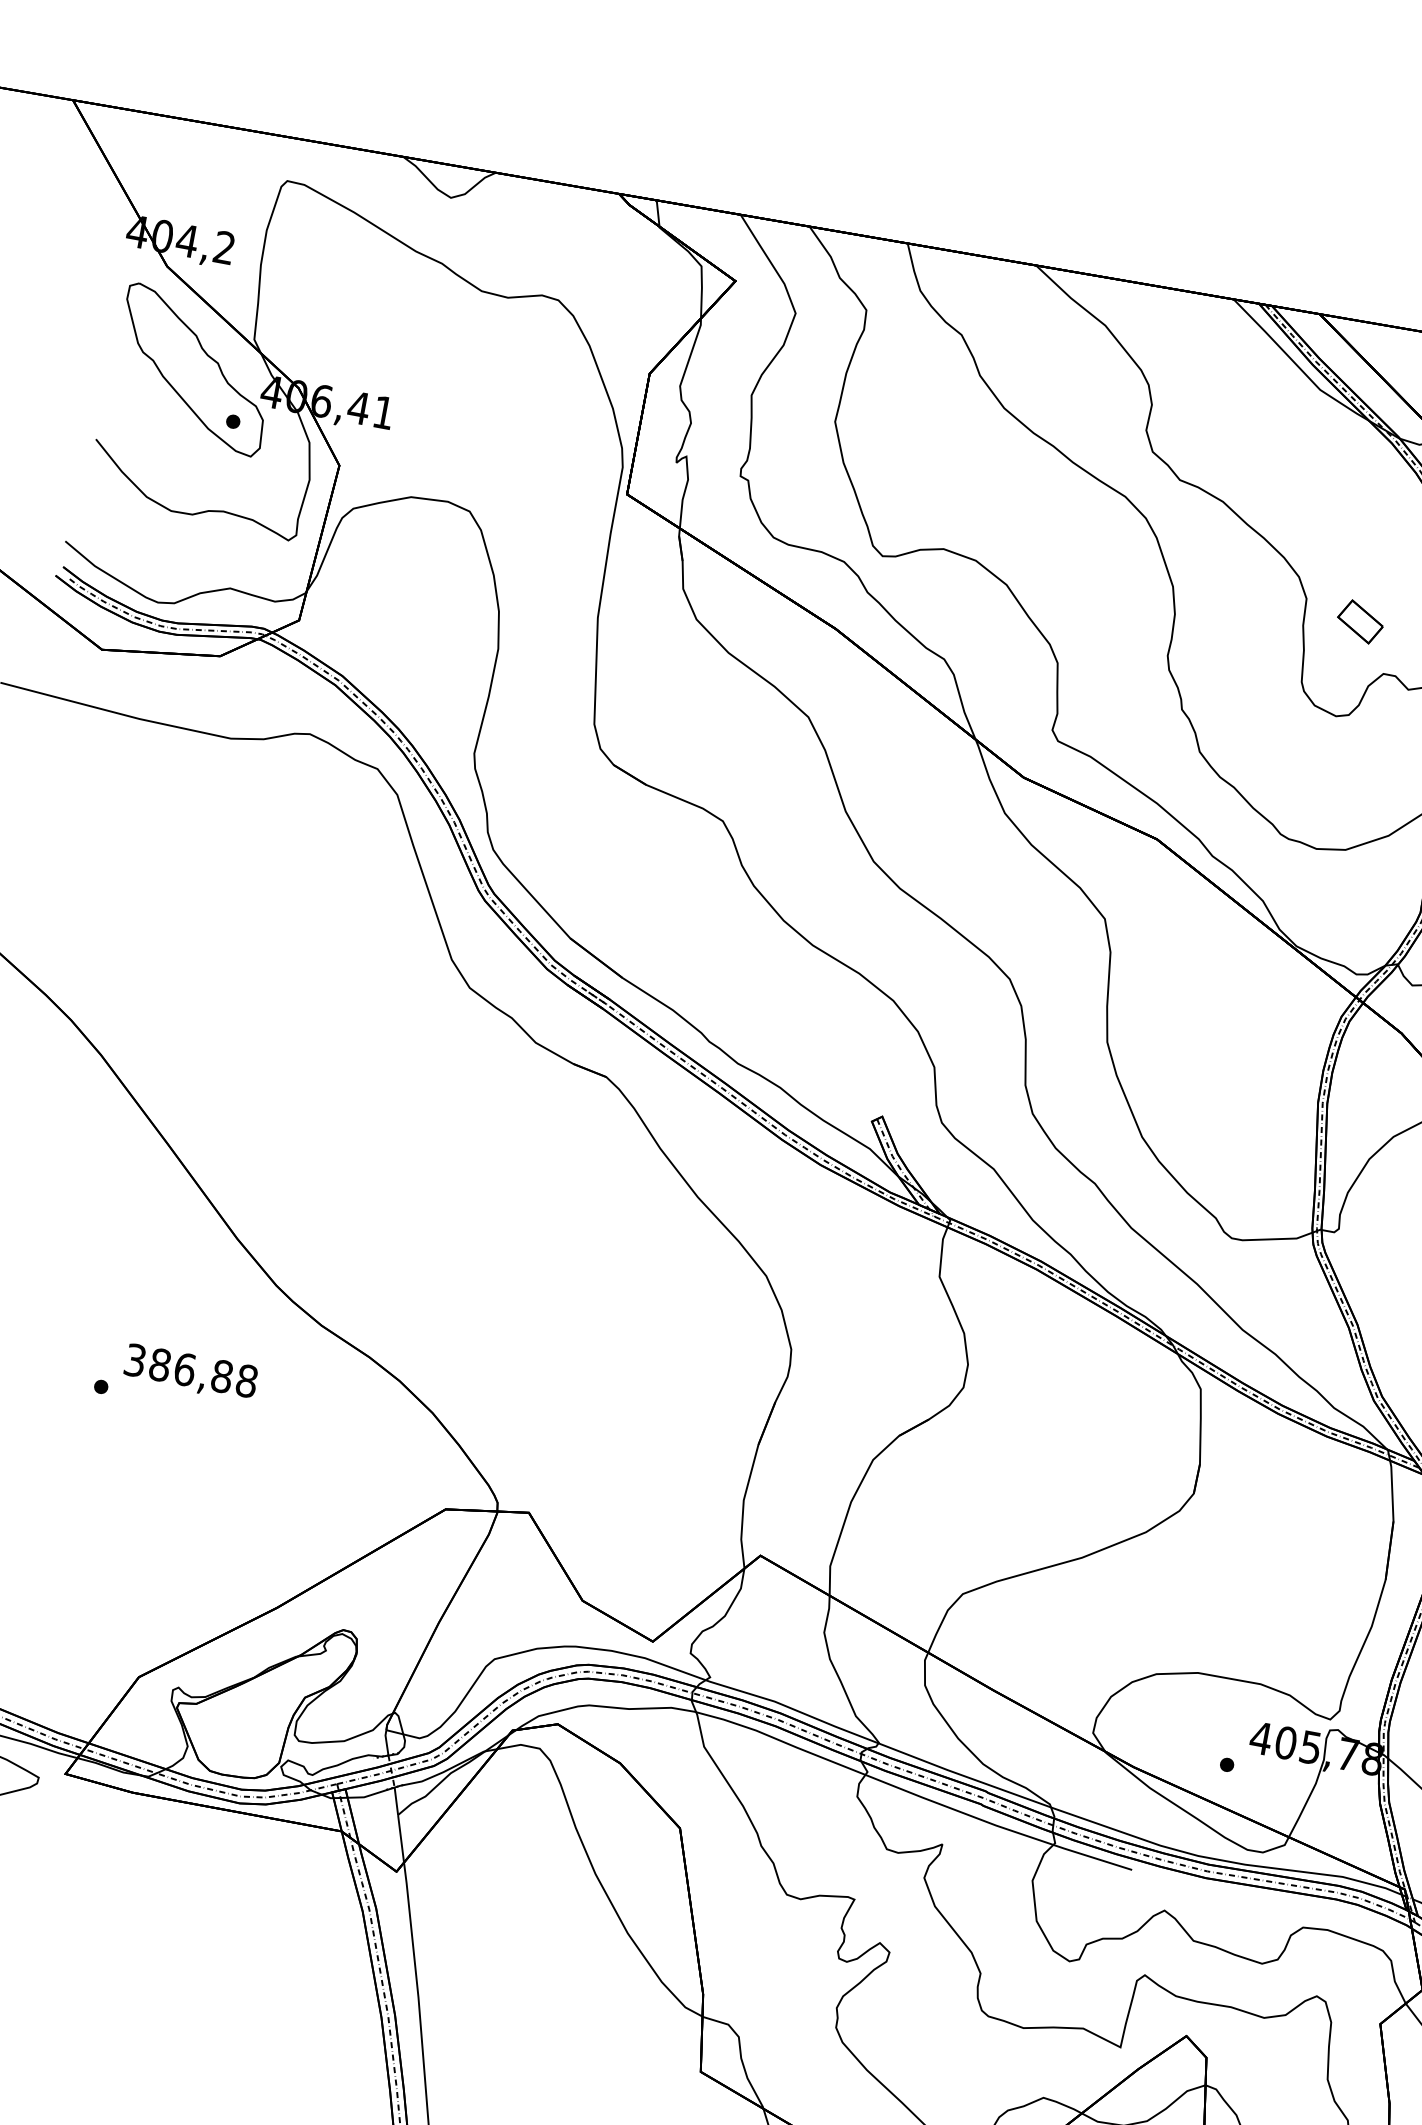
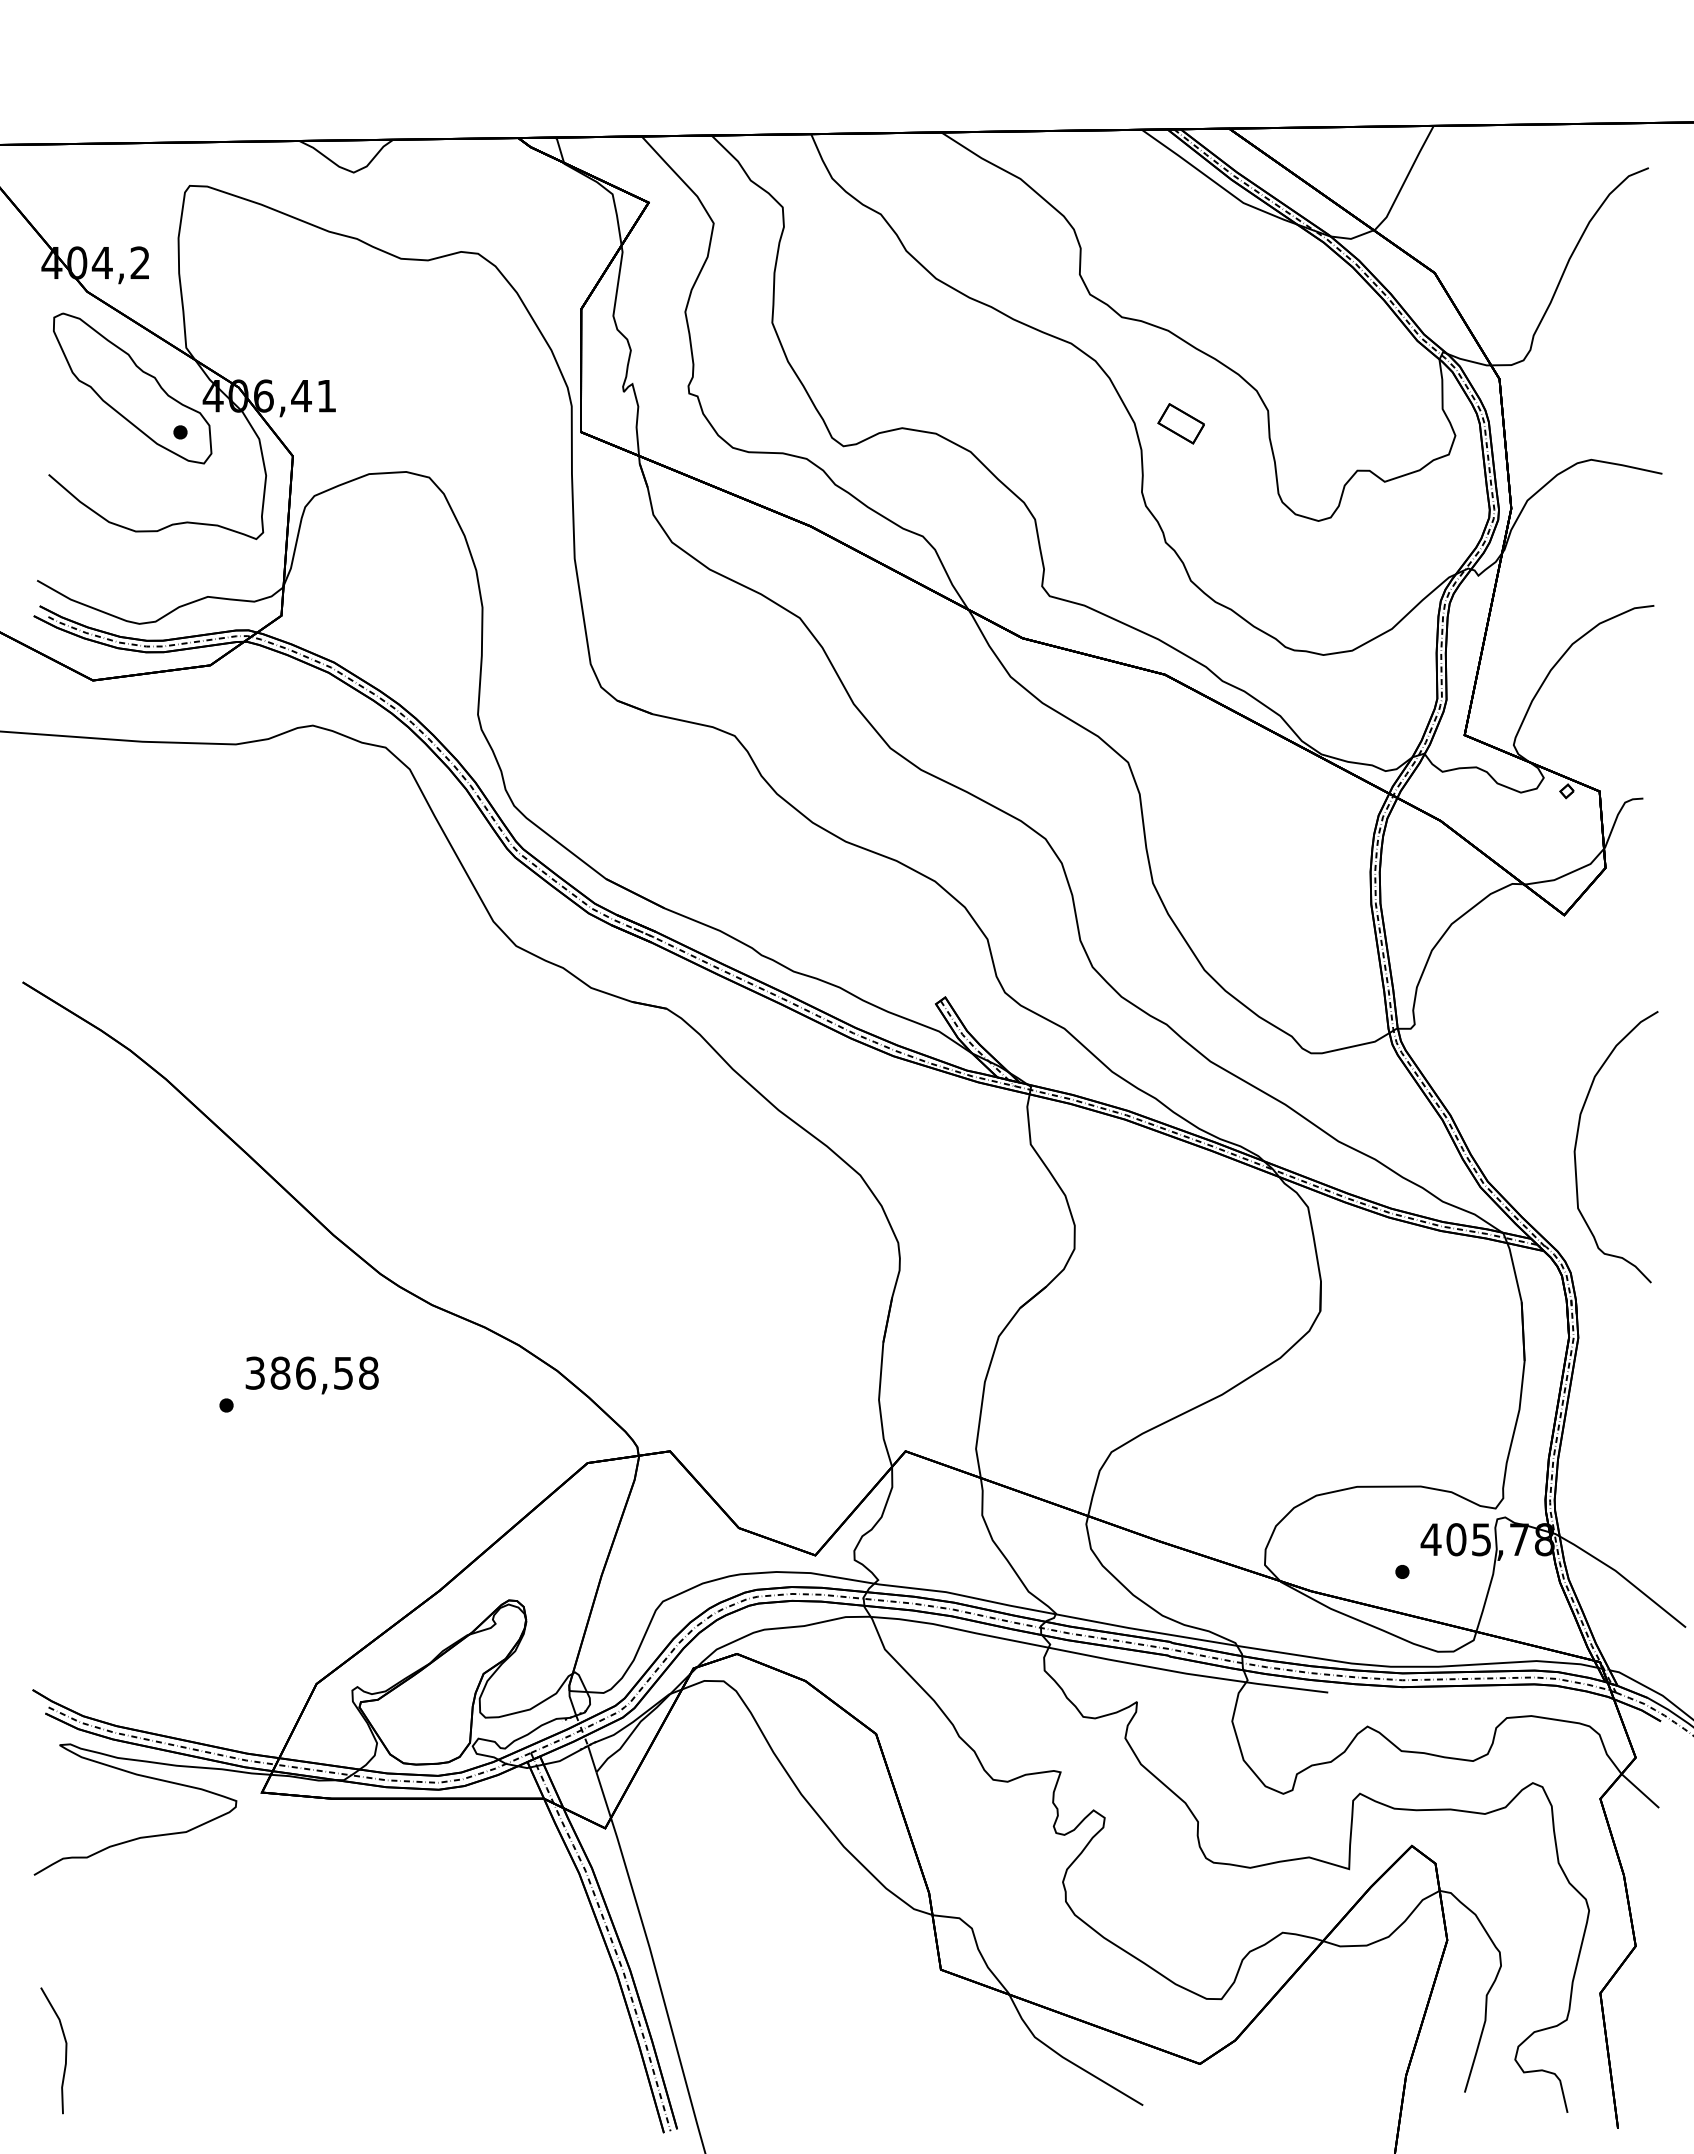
part: (1359, 621) -> (1180, 423), moved
text: (222, 1375) -> (343, 1372), 386,88 -> 386,58

